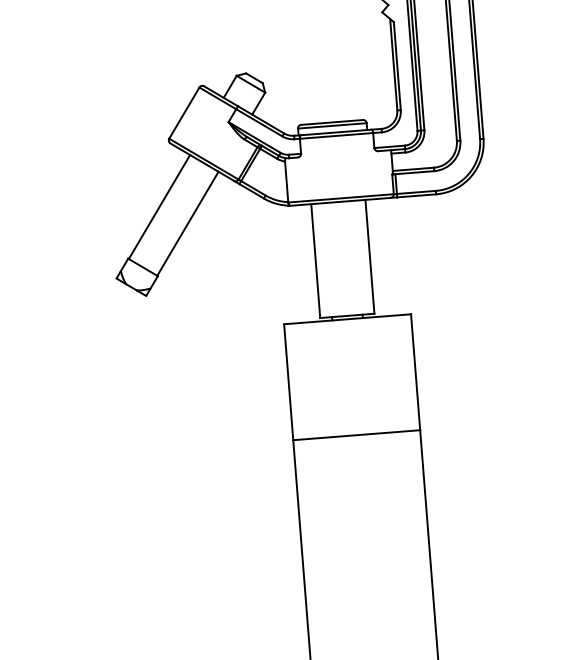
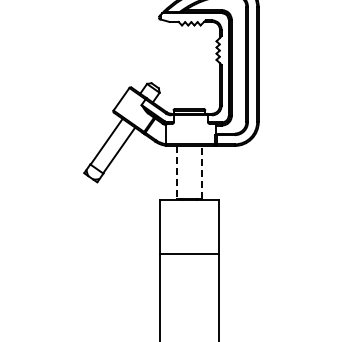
line: (370, 254) -> (202, 171), solid -> dashed
line: (315, 261) -> (176, 172), solid -> dashed

